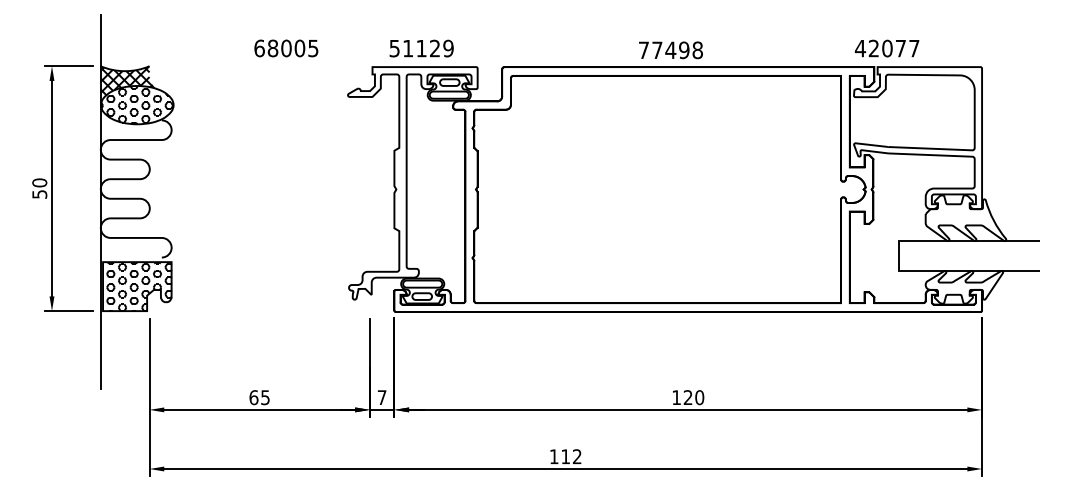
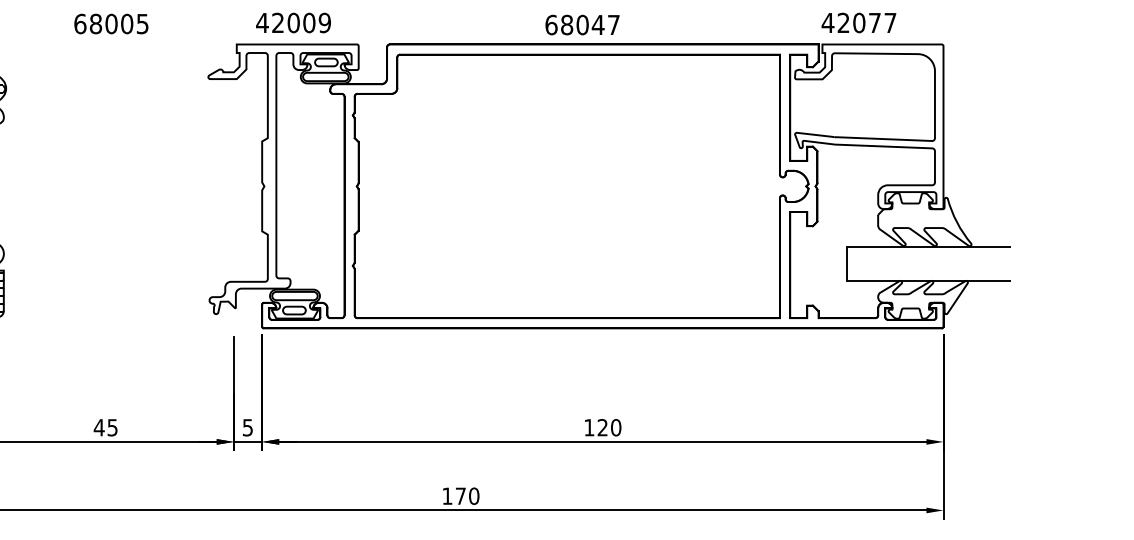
text: (286, 48) -> (111, 24), moved
text: (414, 48) -> (285, 22), 51129 -> 42009
text: (887, 48) -> (859, 22), moved
text: (670, 50) -> (582, 25), 77498 -> 68047
text: (253, 397) -> (98, 427), 65 -> 45
text: (381, 397) -> (247, 427), 7 -> 5
text: (571, 456) -> (467, 495), 112 -> 170

